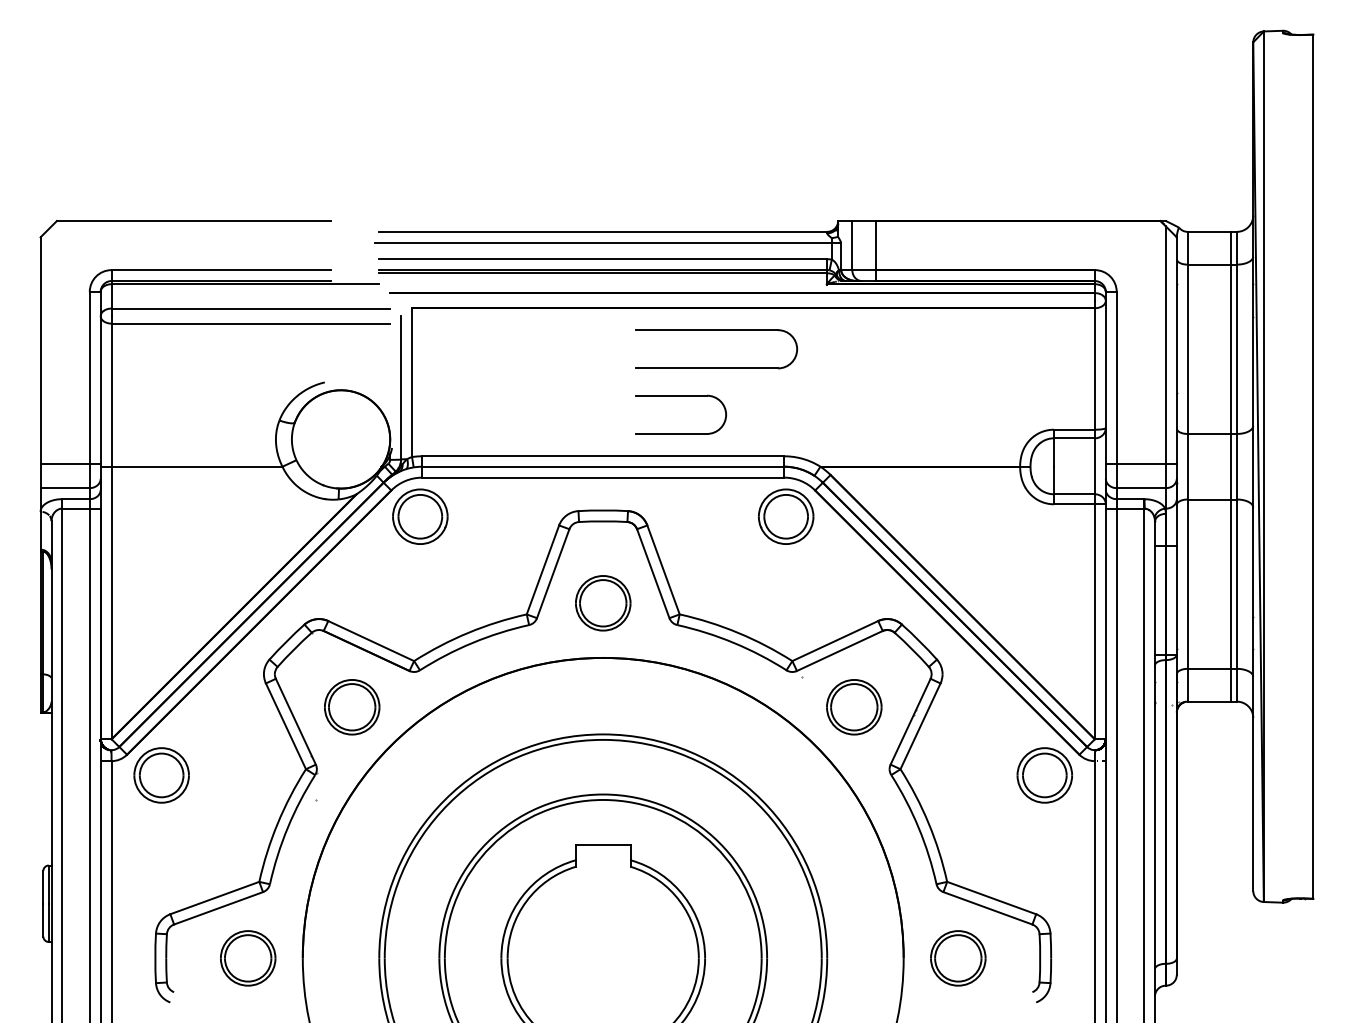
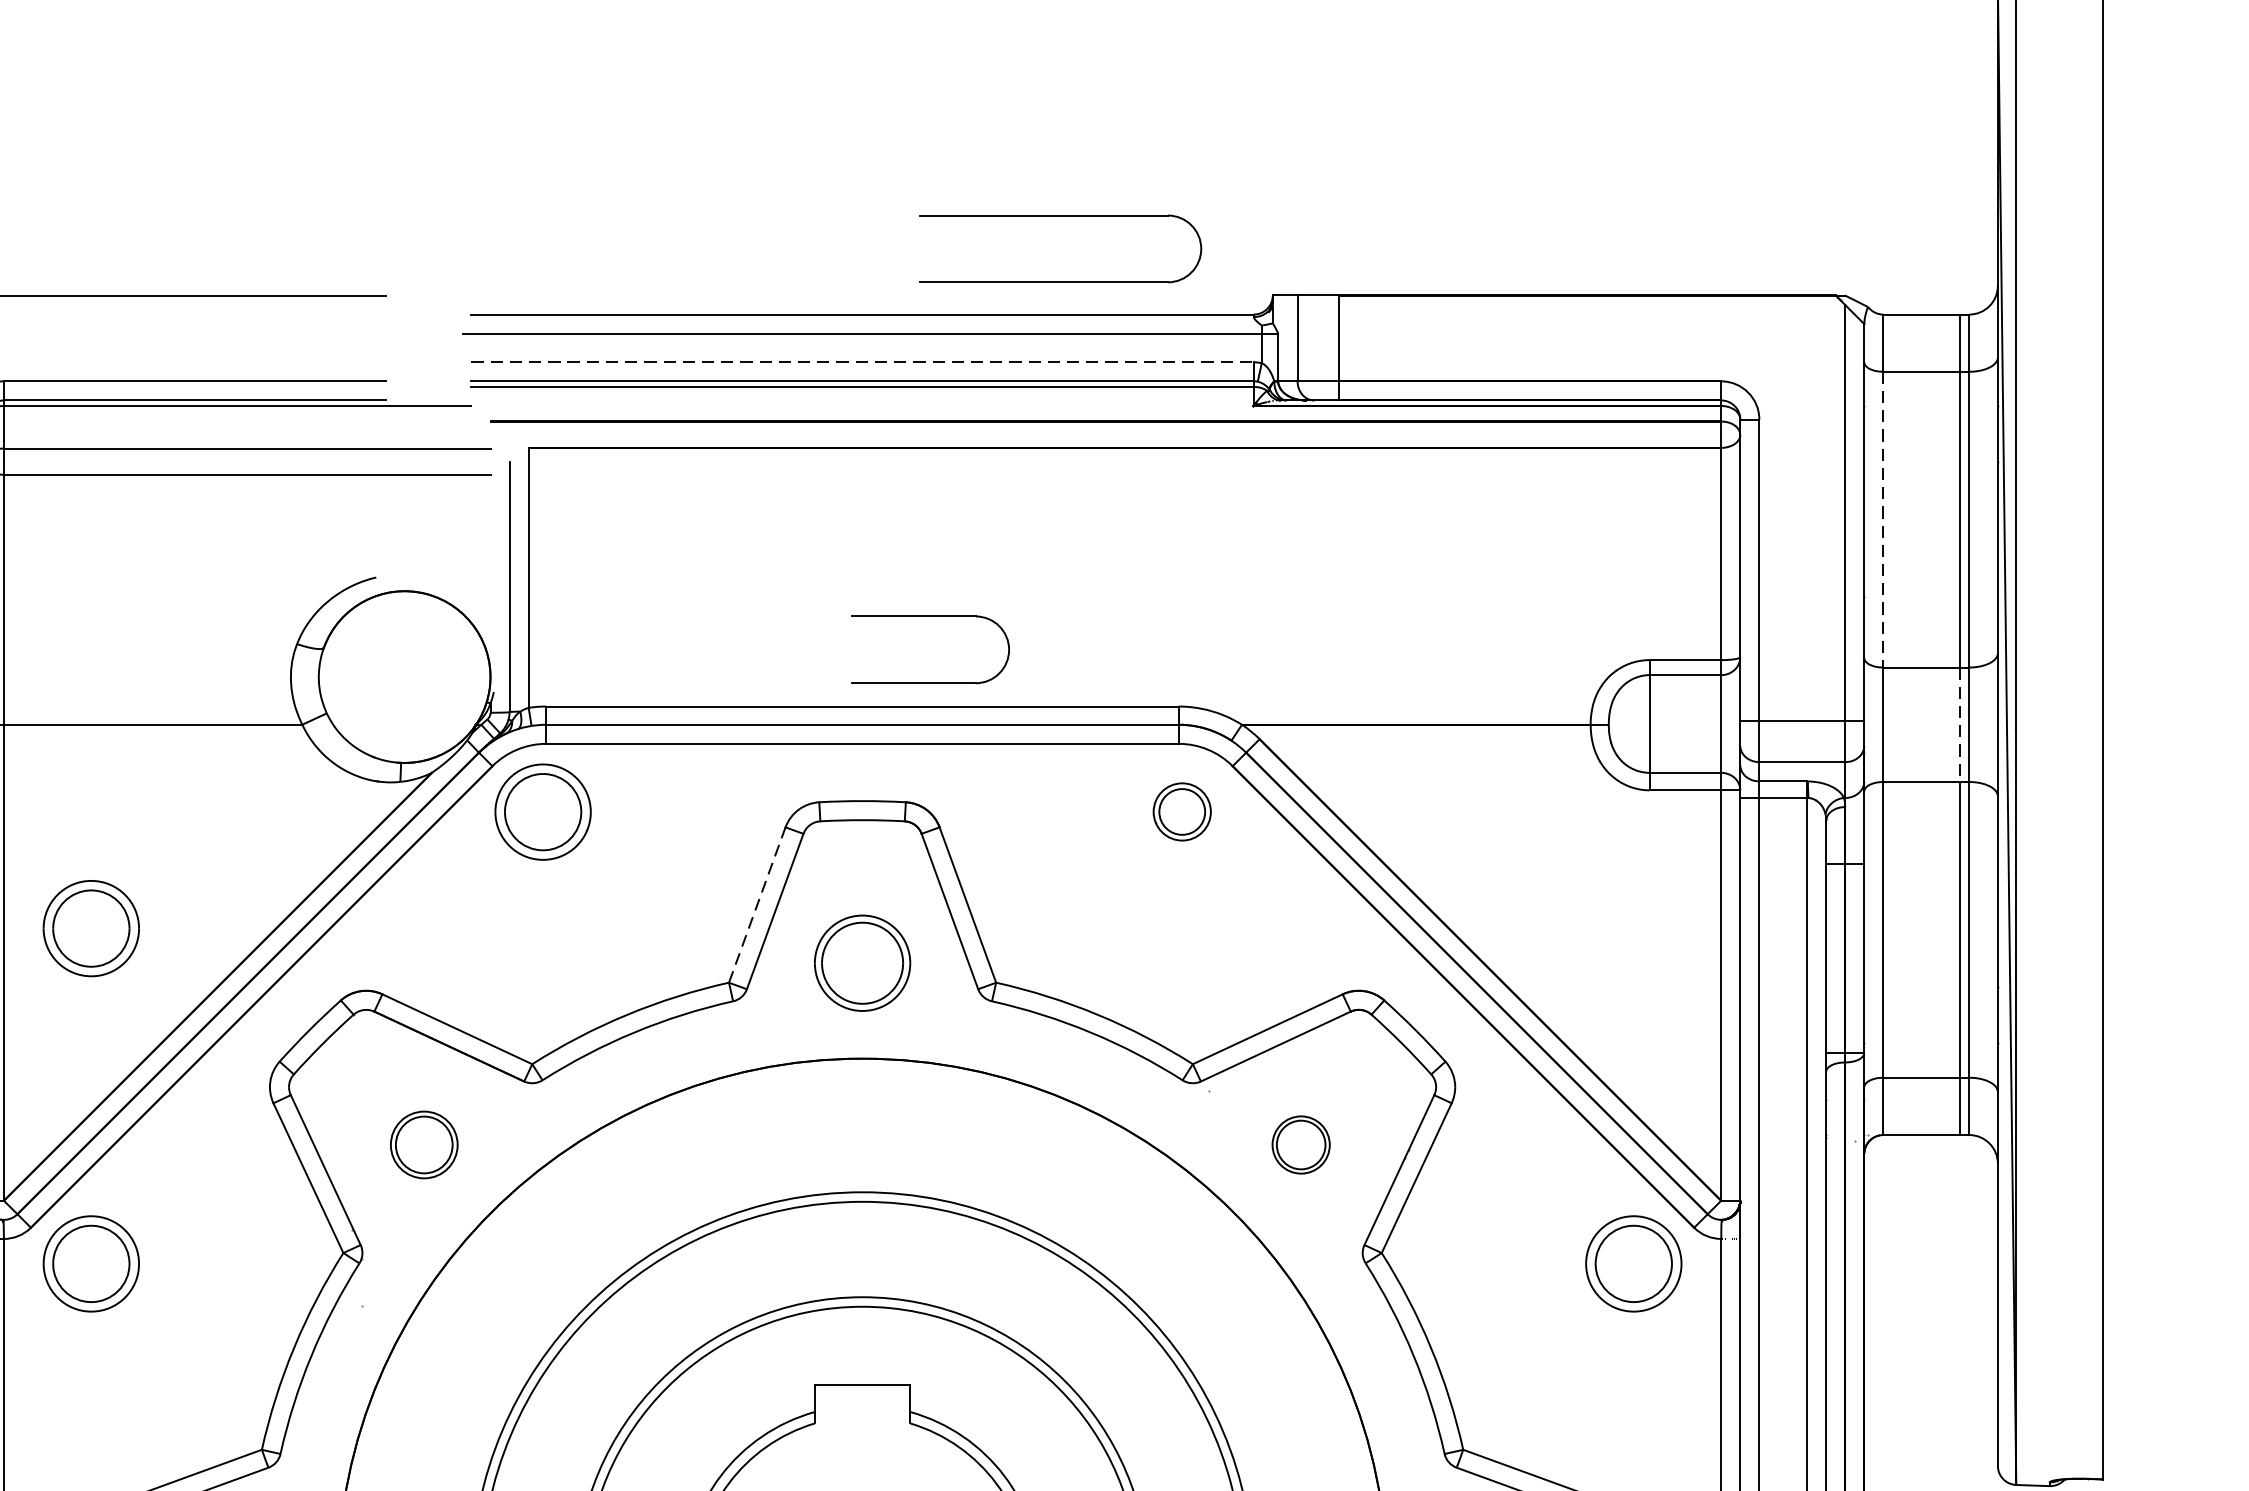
line: (603, 259) -> (863, 362), solid -> dashed
line: (1187, 349) -> (1882, 520), solid -> dashed
part: (716, 367) -> (1060, 280), moved
part: (680, 396) -> (929, 617), moved
line: (1231, 466) -> (1959, 724), solid -> dashed
part: (786, 516) -> (1182, 811), size x0.6
line: (543, 569) -> (758, 904), solid -> dashed
part: (161, 583) -> (91, 928), added
part: (352, 707) -> (424, 1145), size x0.7
part: (854, 707) -> (1301, 1145), size x0.6

